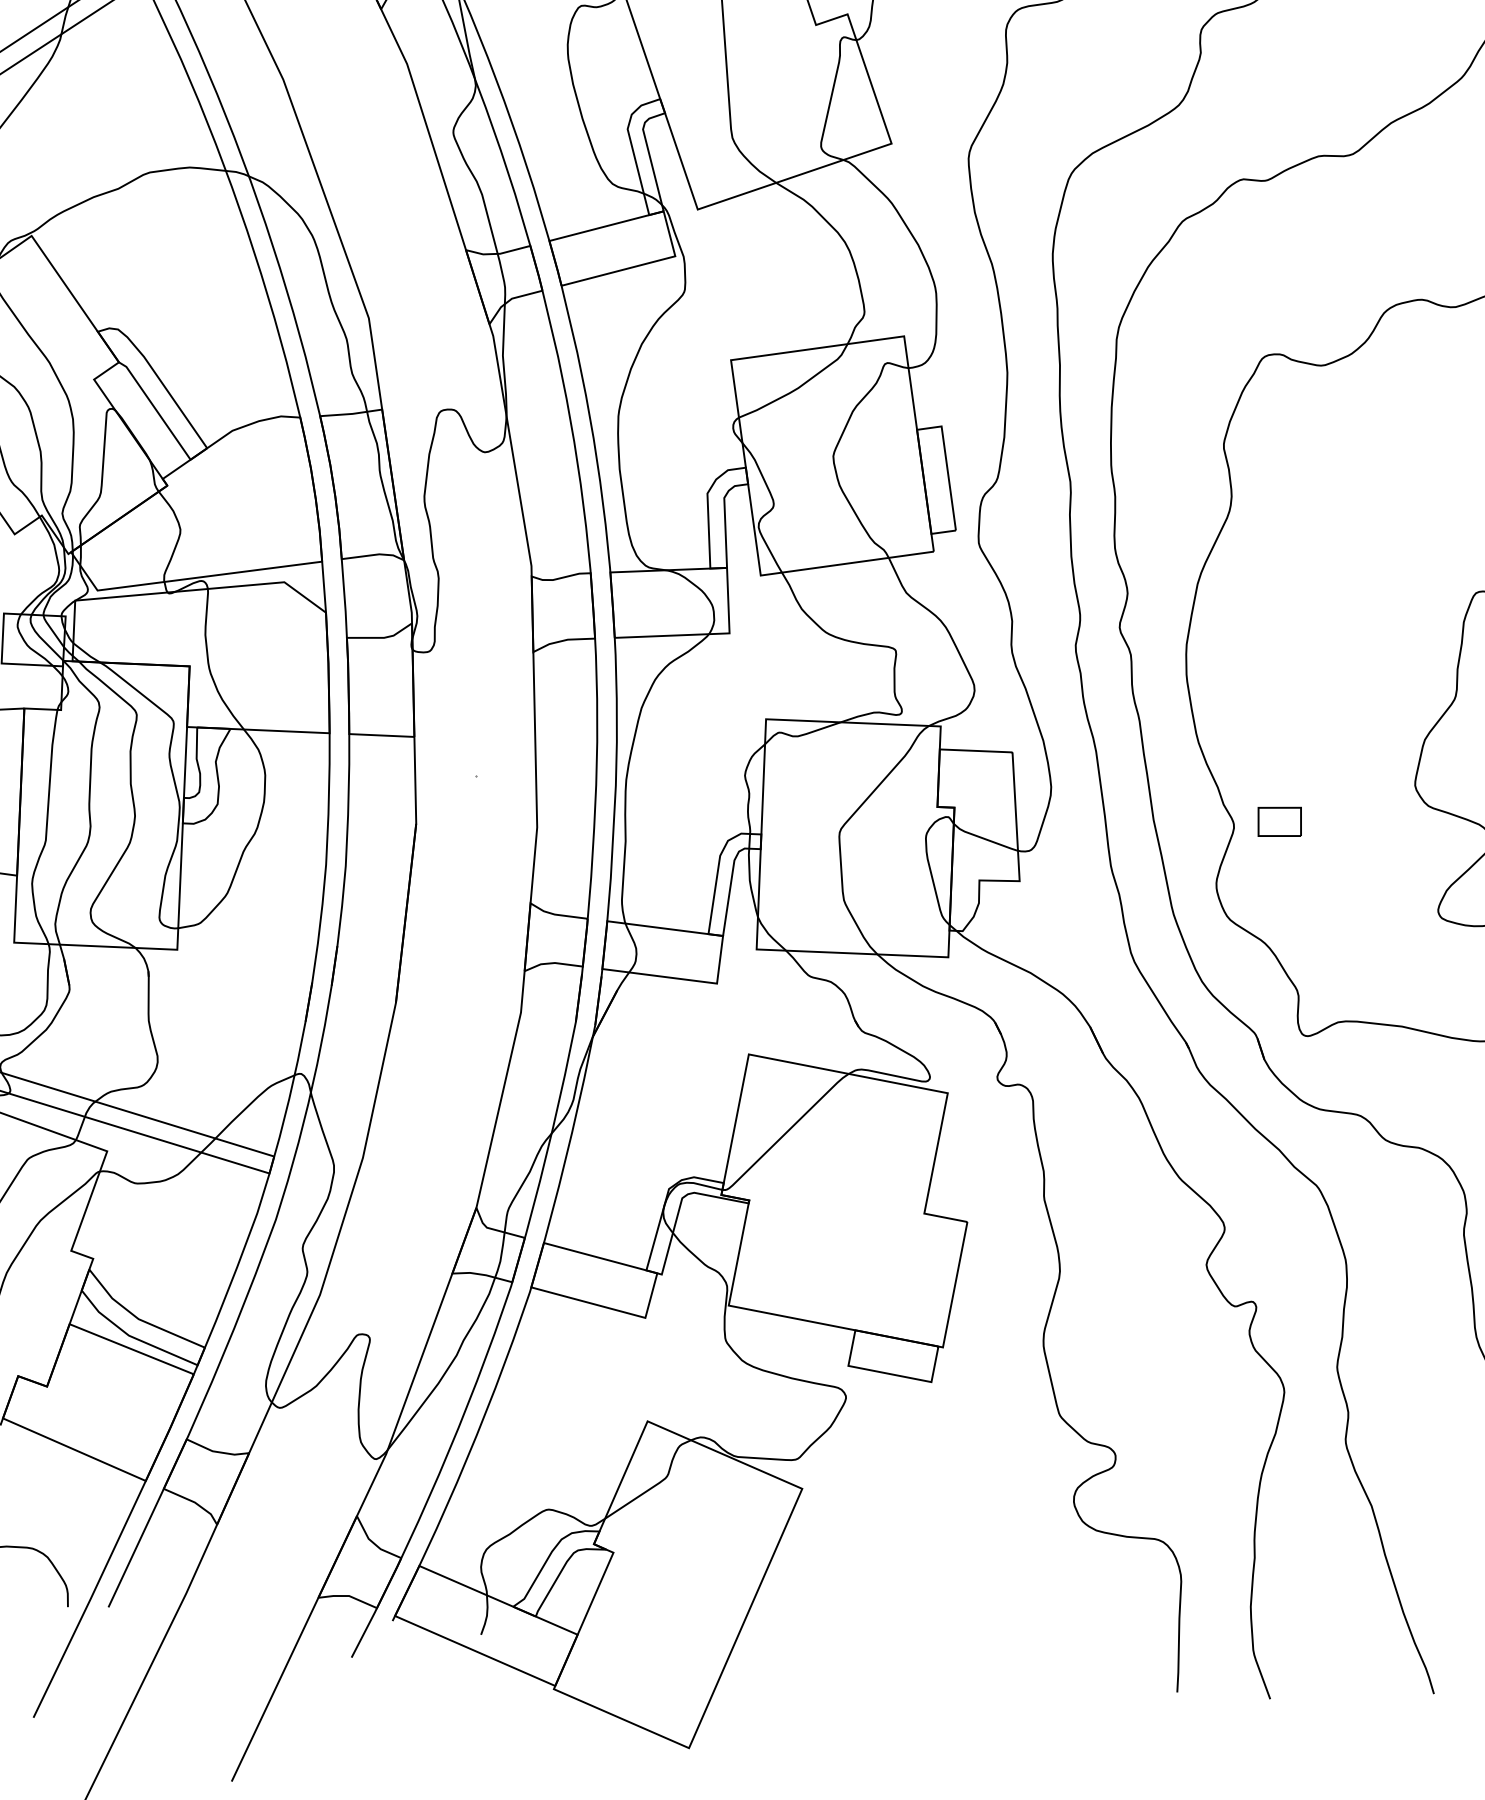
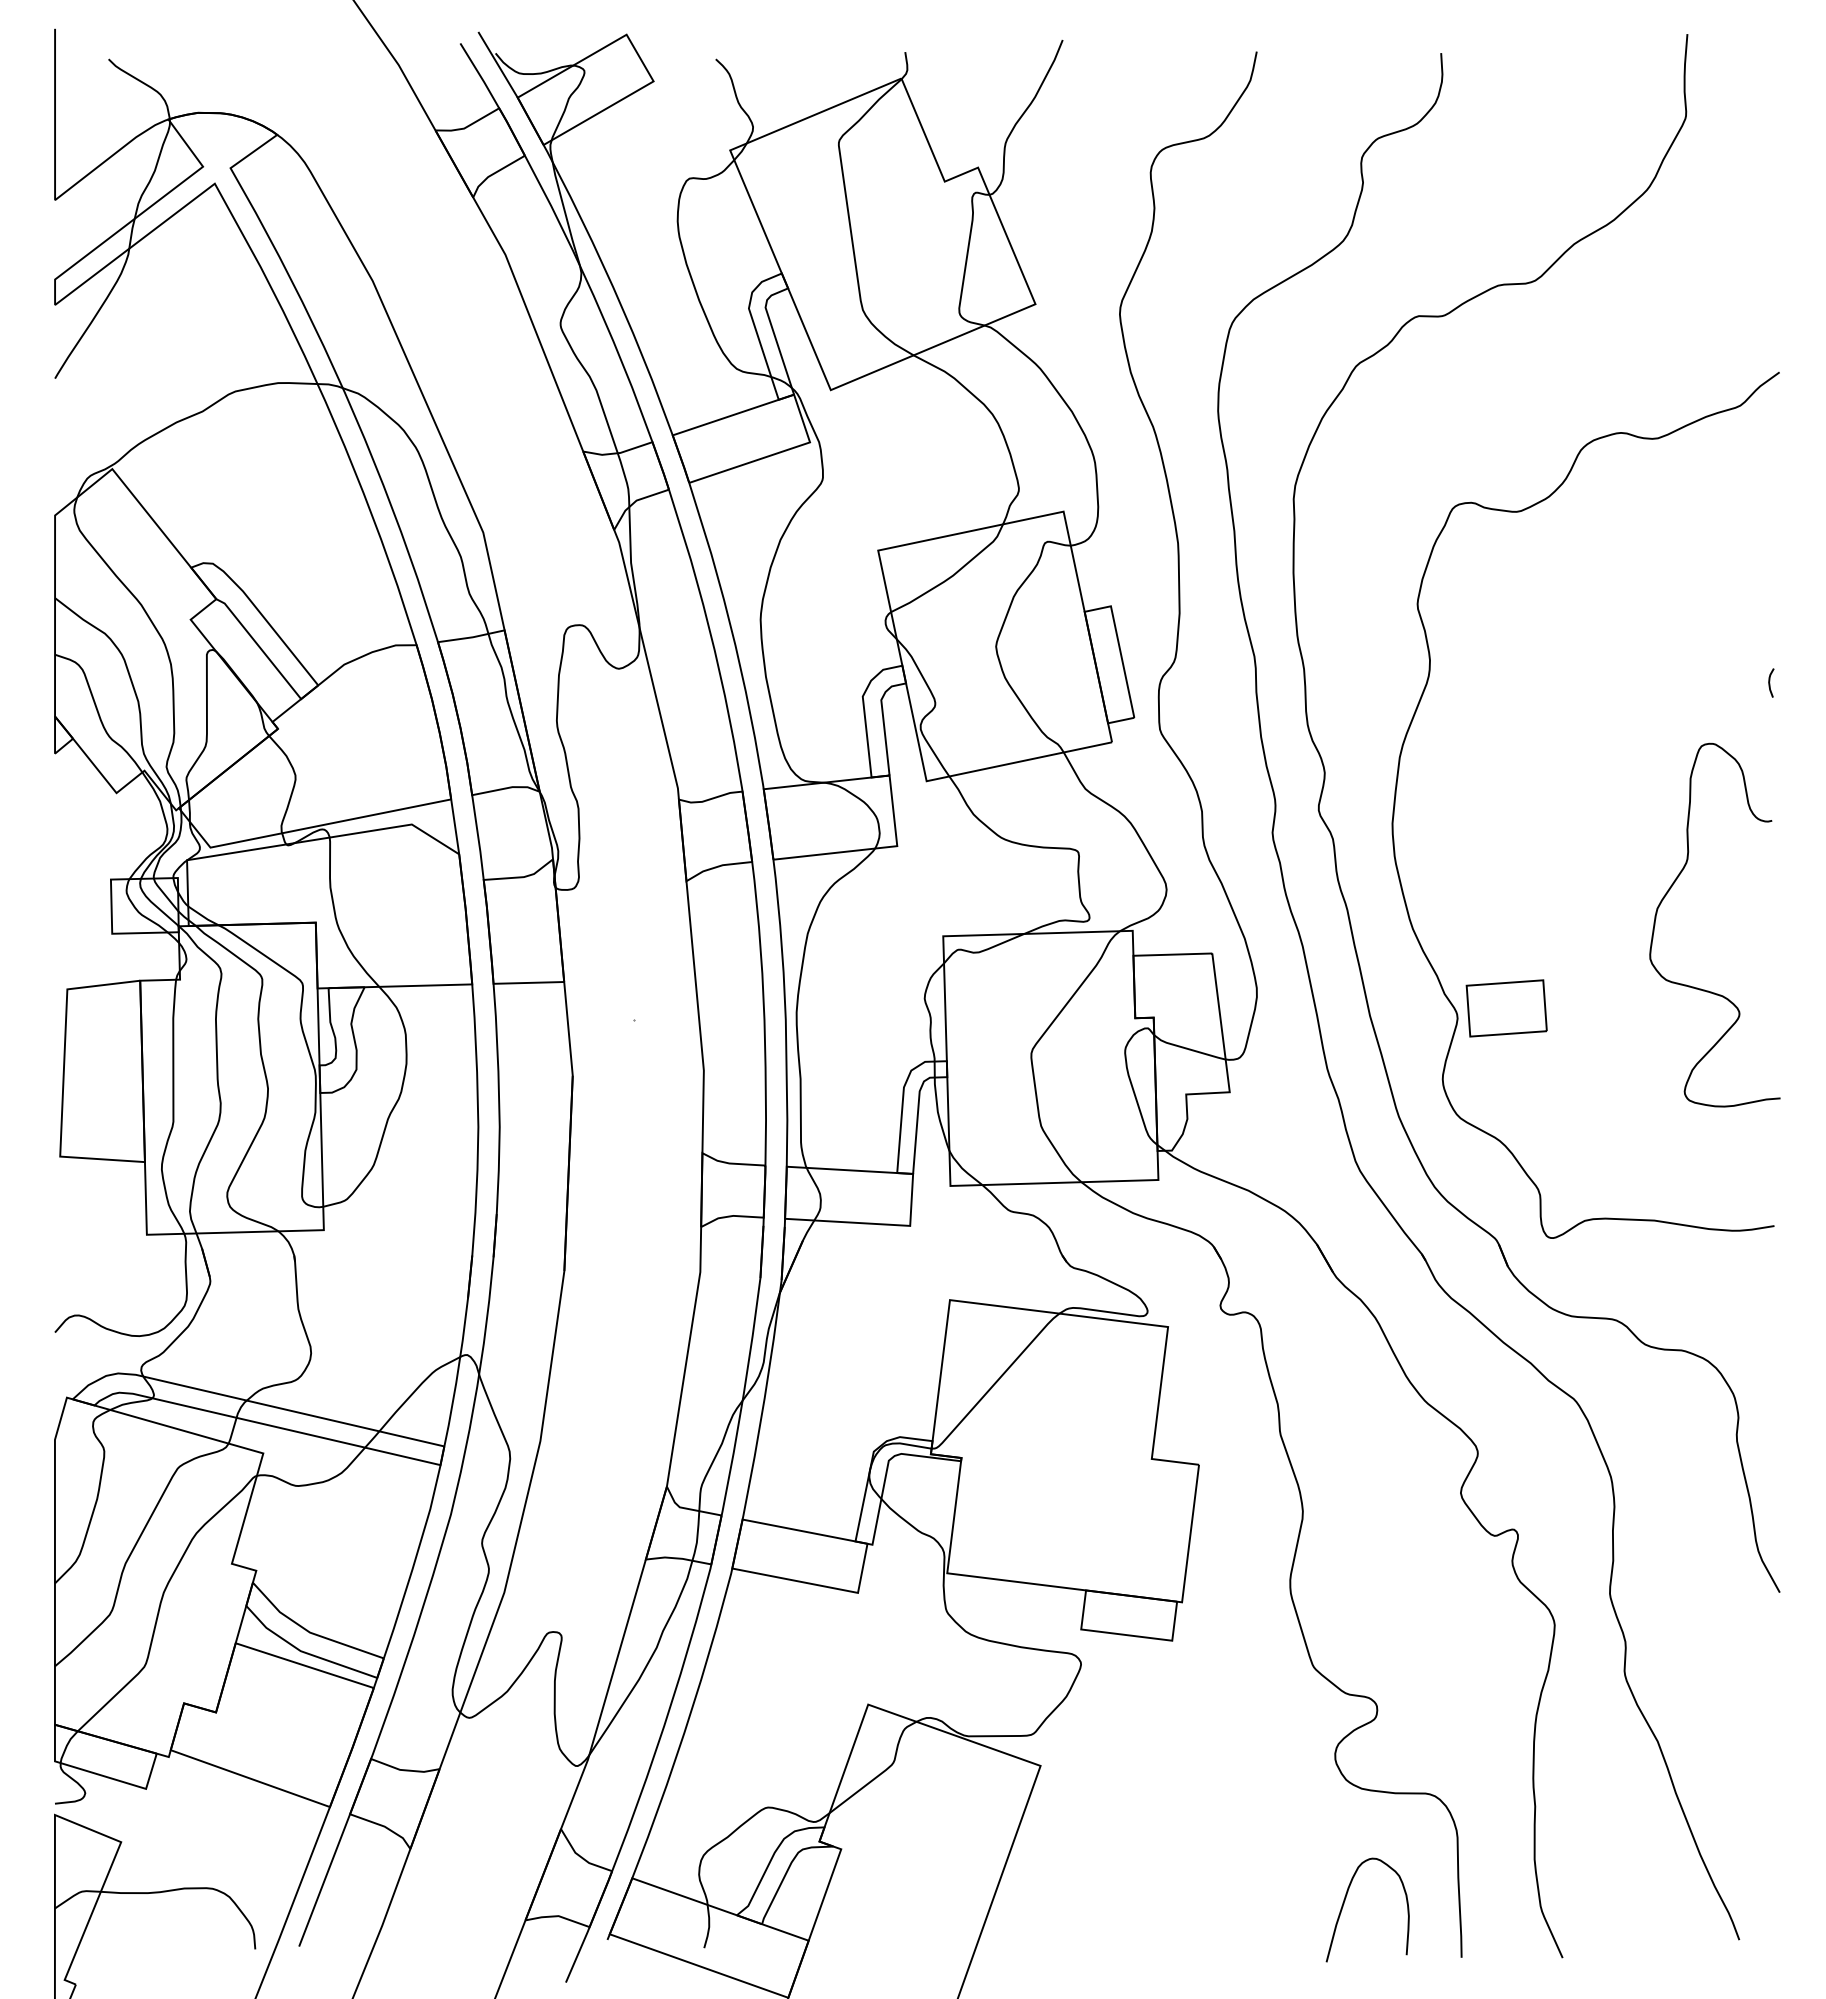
part: (1279, 821) -> (1506, 1008), size x1.67
curve: (1074, 1633) -> (1345, 1901), added

